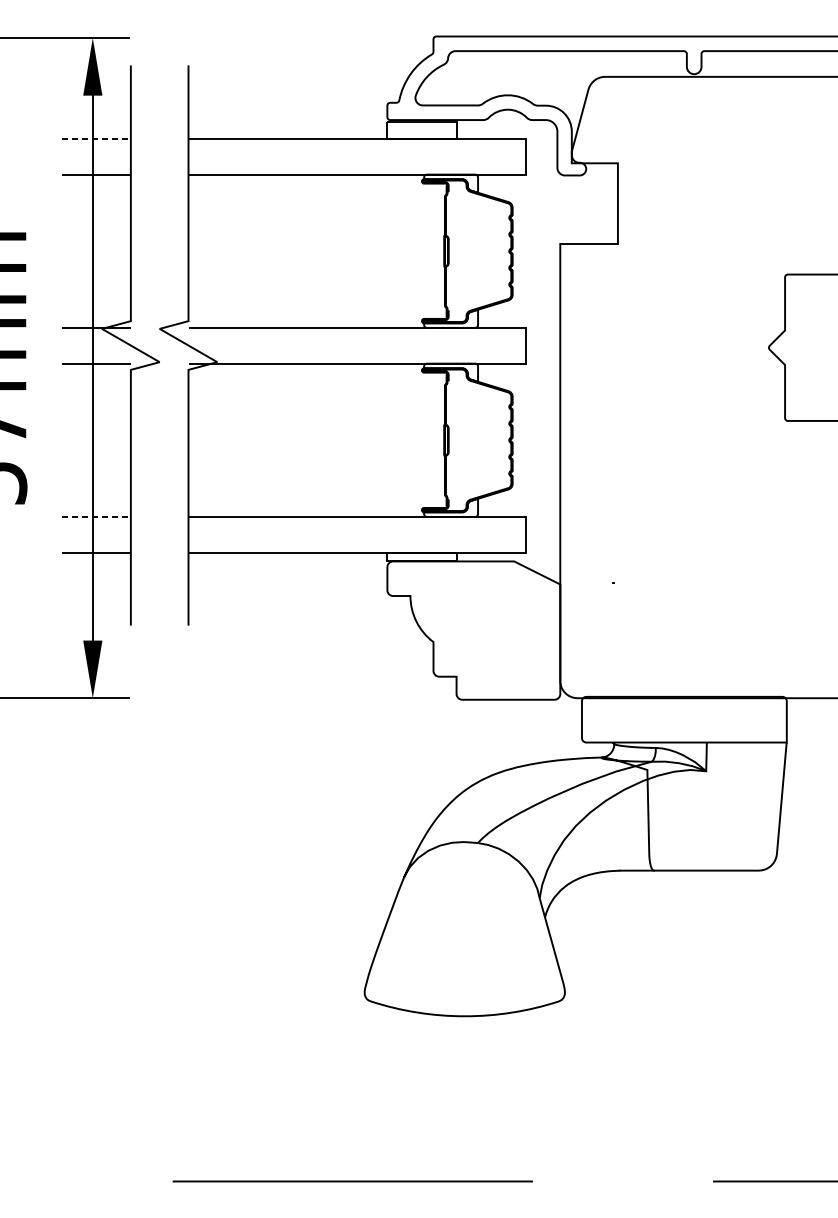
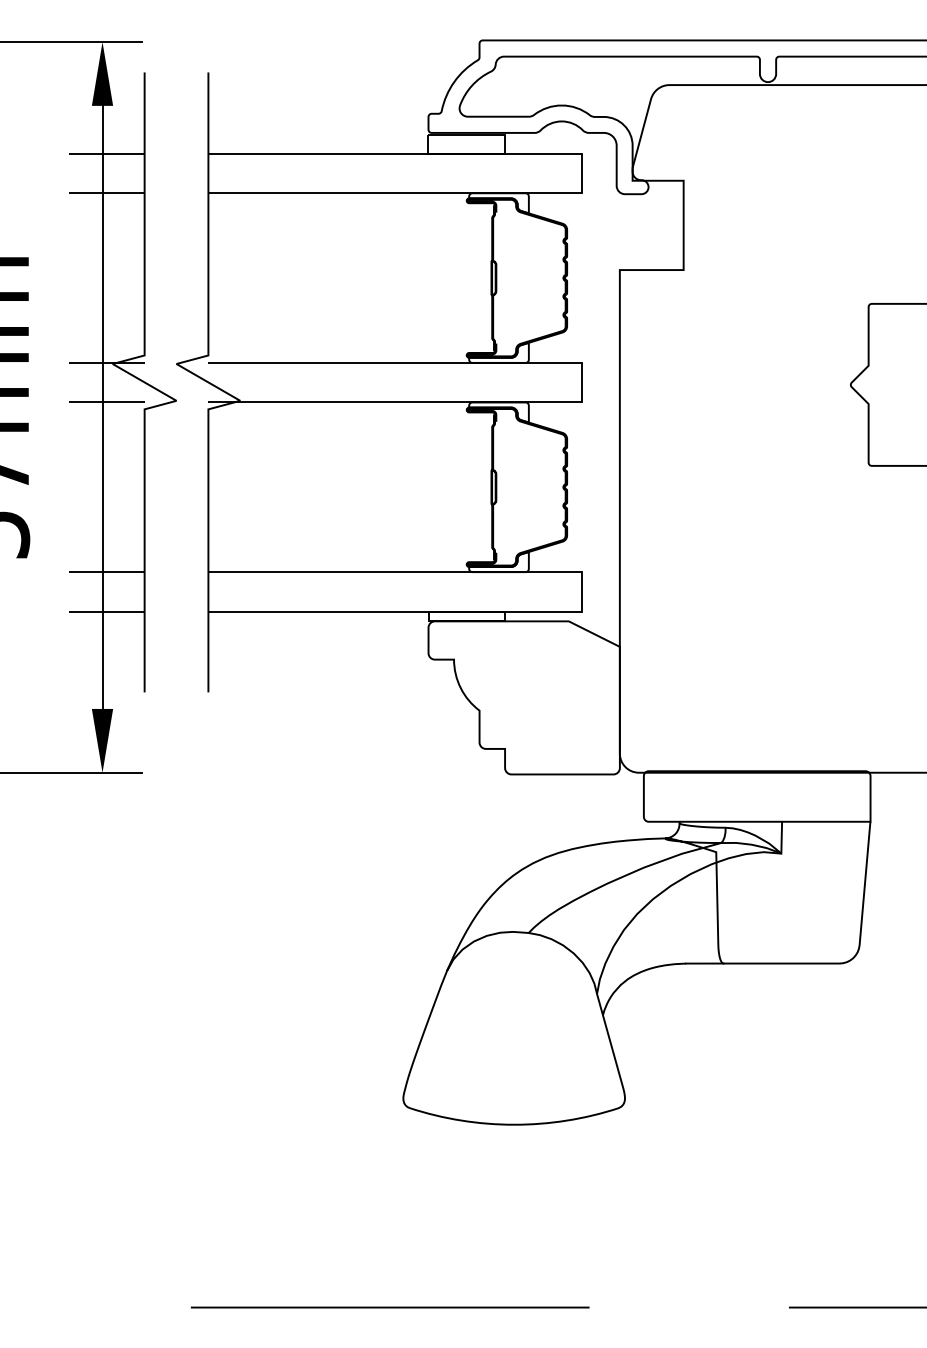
line: (97, 138) -> (107, 153), dashed -> solid
line: (97, 517) -> (107, 572), dashed -> solid

